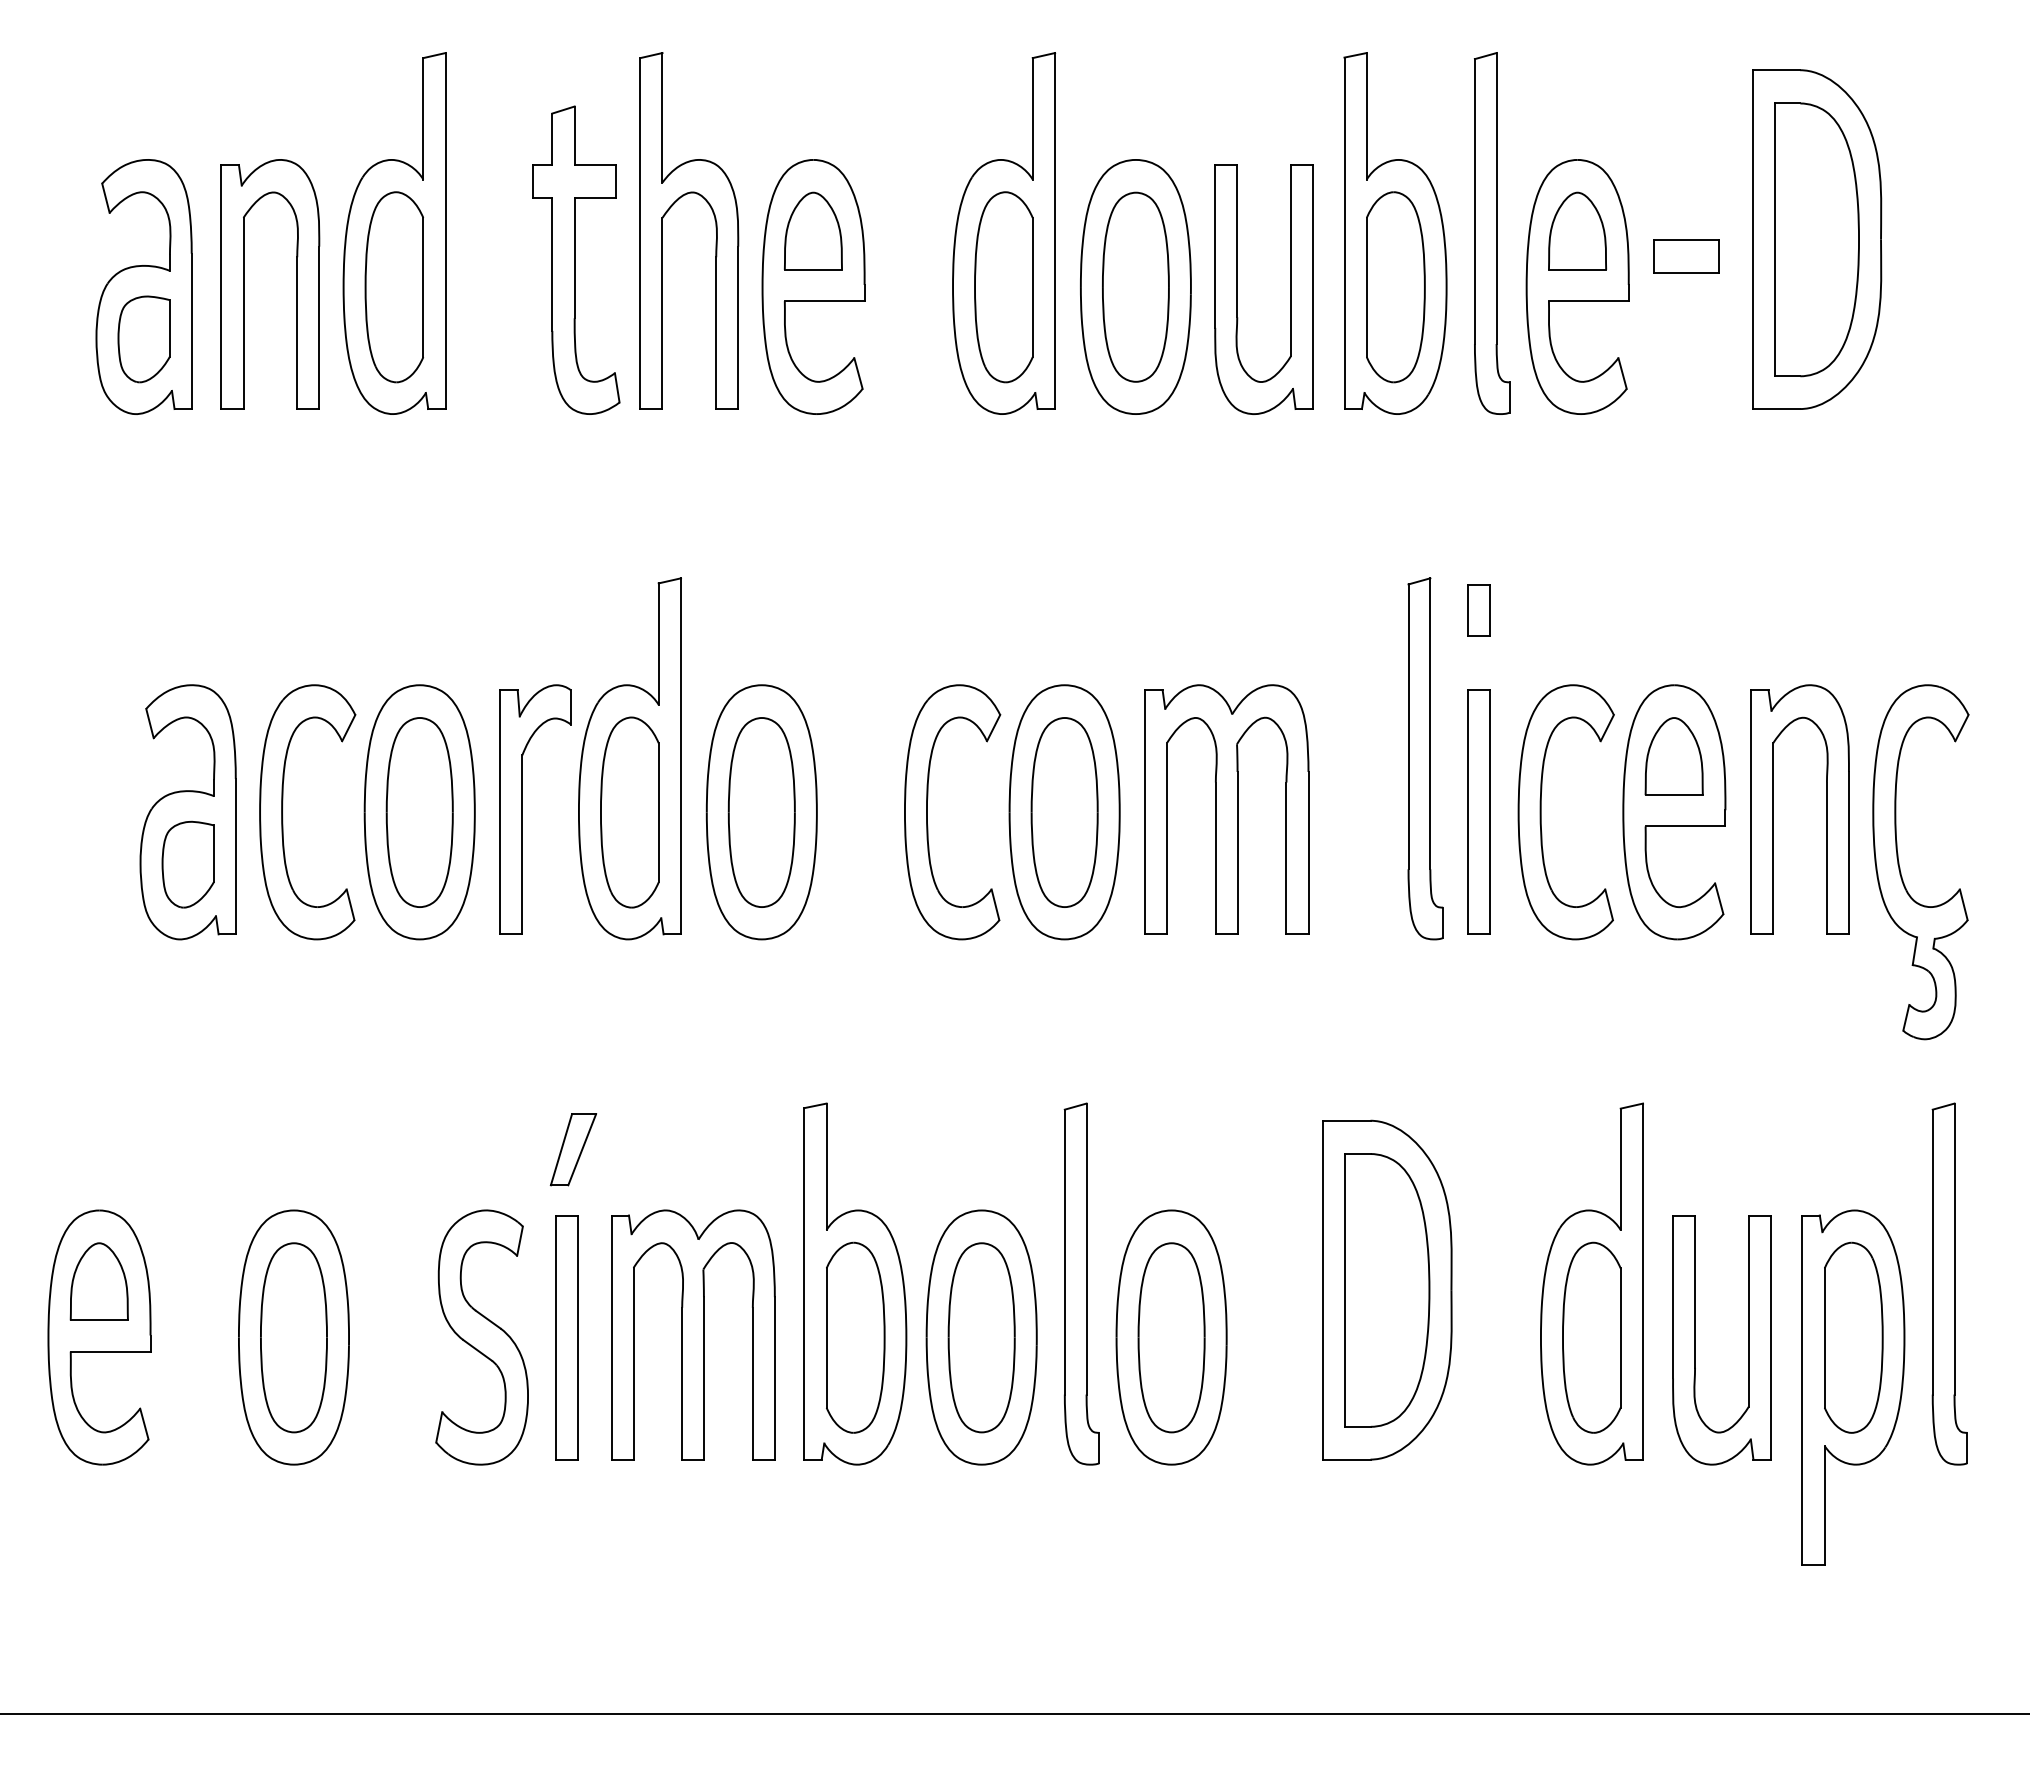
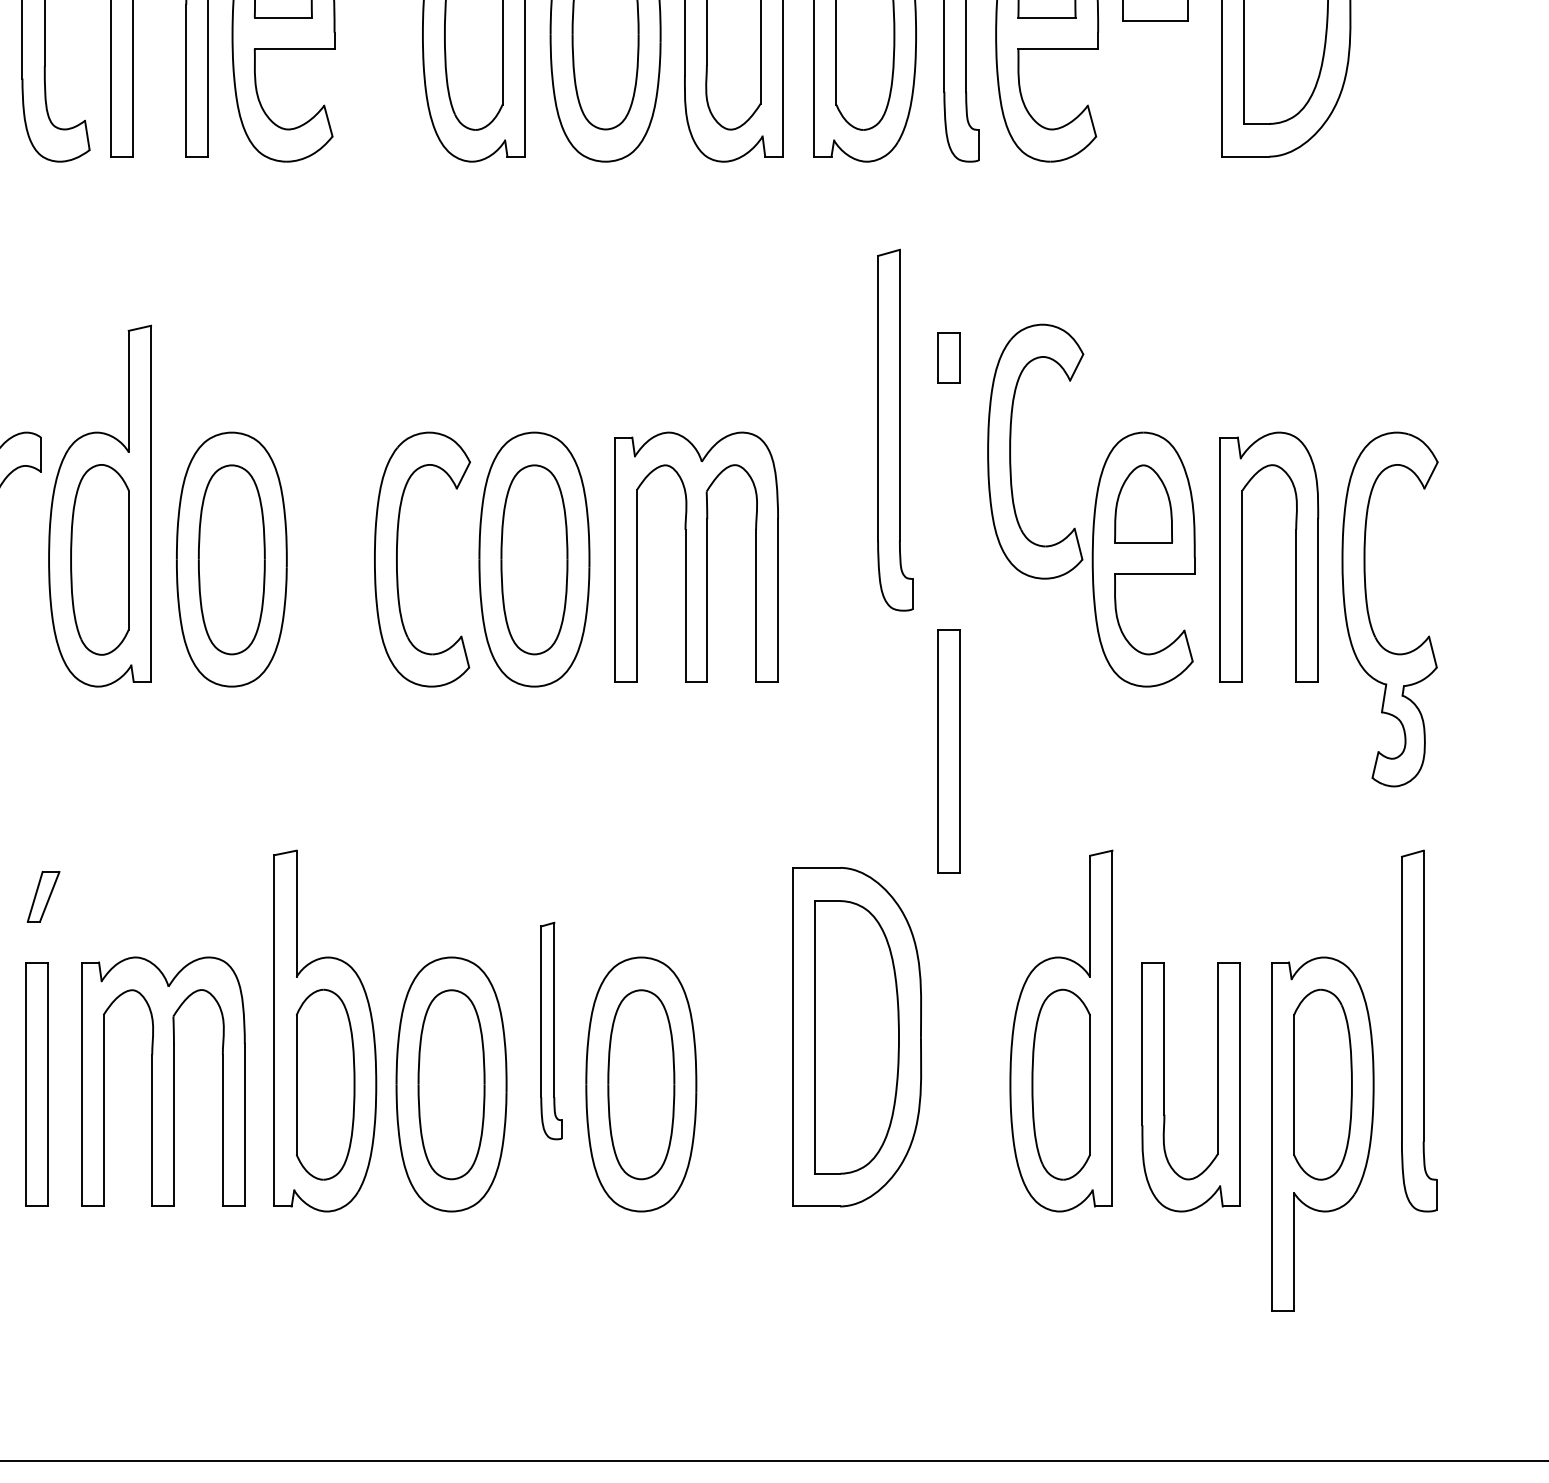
part: (1425, 758) -> (895, 429), moved
part: (1478, 811) -> (947, 750), moved
part: (1541, 812) -> (1010, 451), moved
part: (573, 1149) -> (43, 896), size x0.7
part: (1081, 1283) -> (551, 1030), size x0.6

